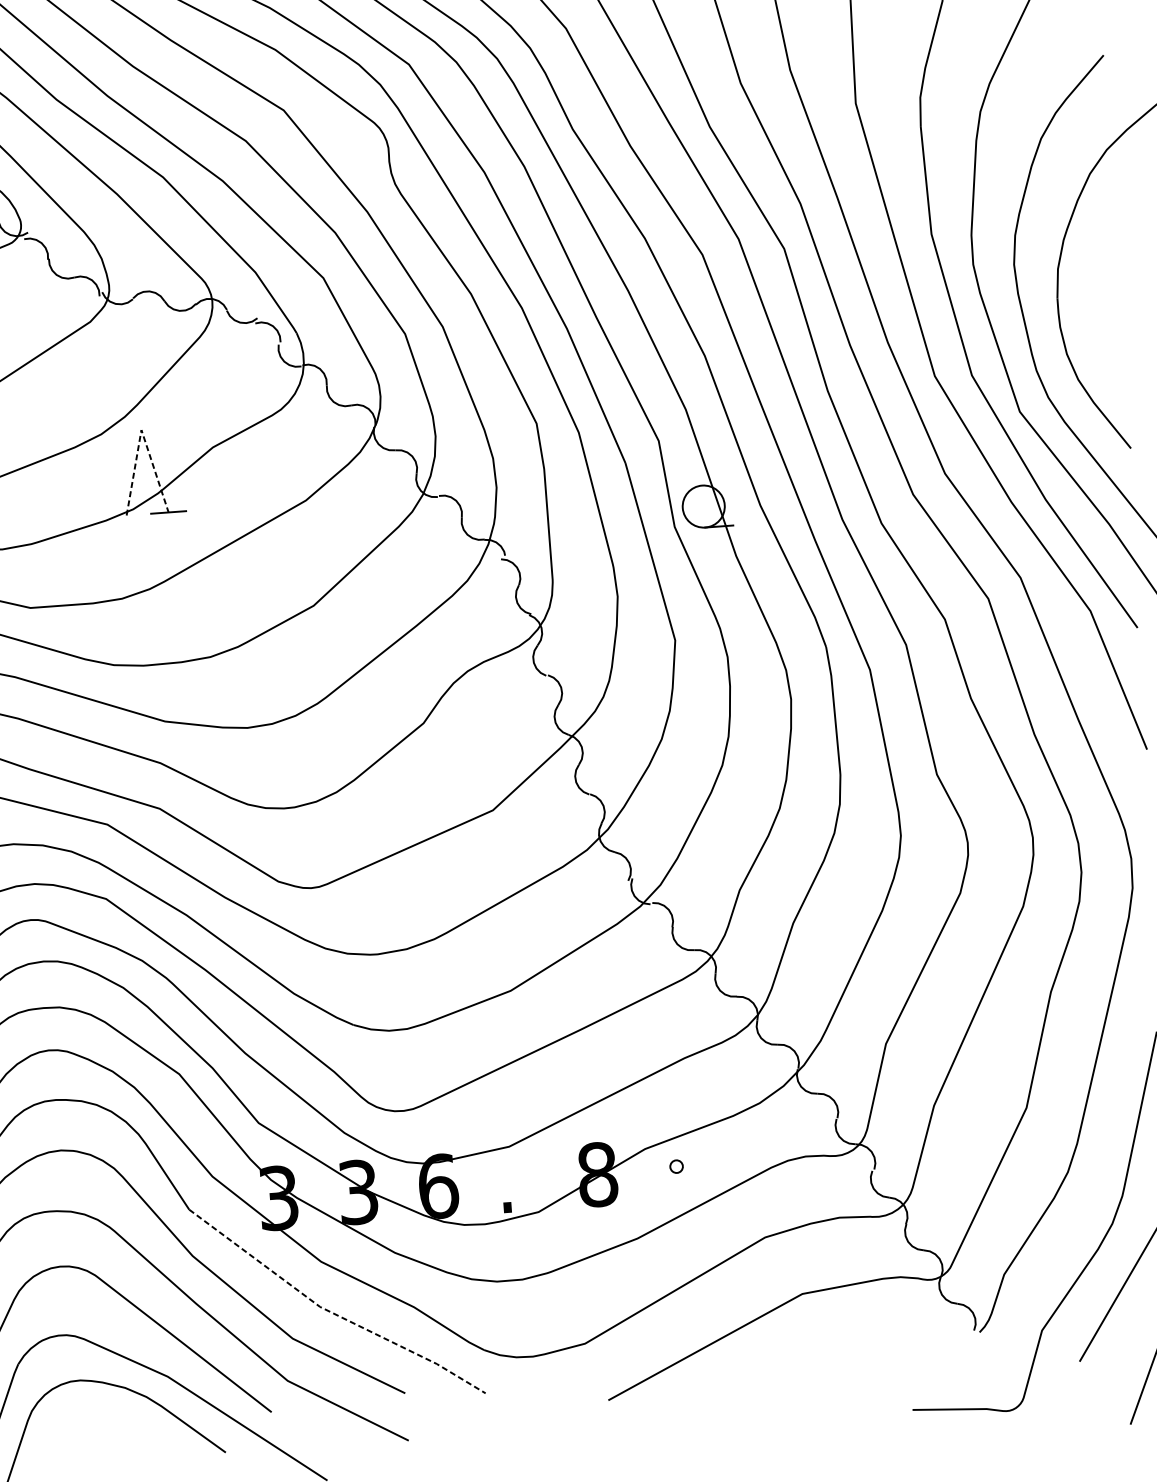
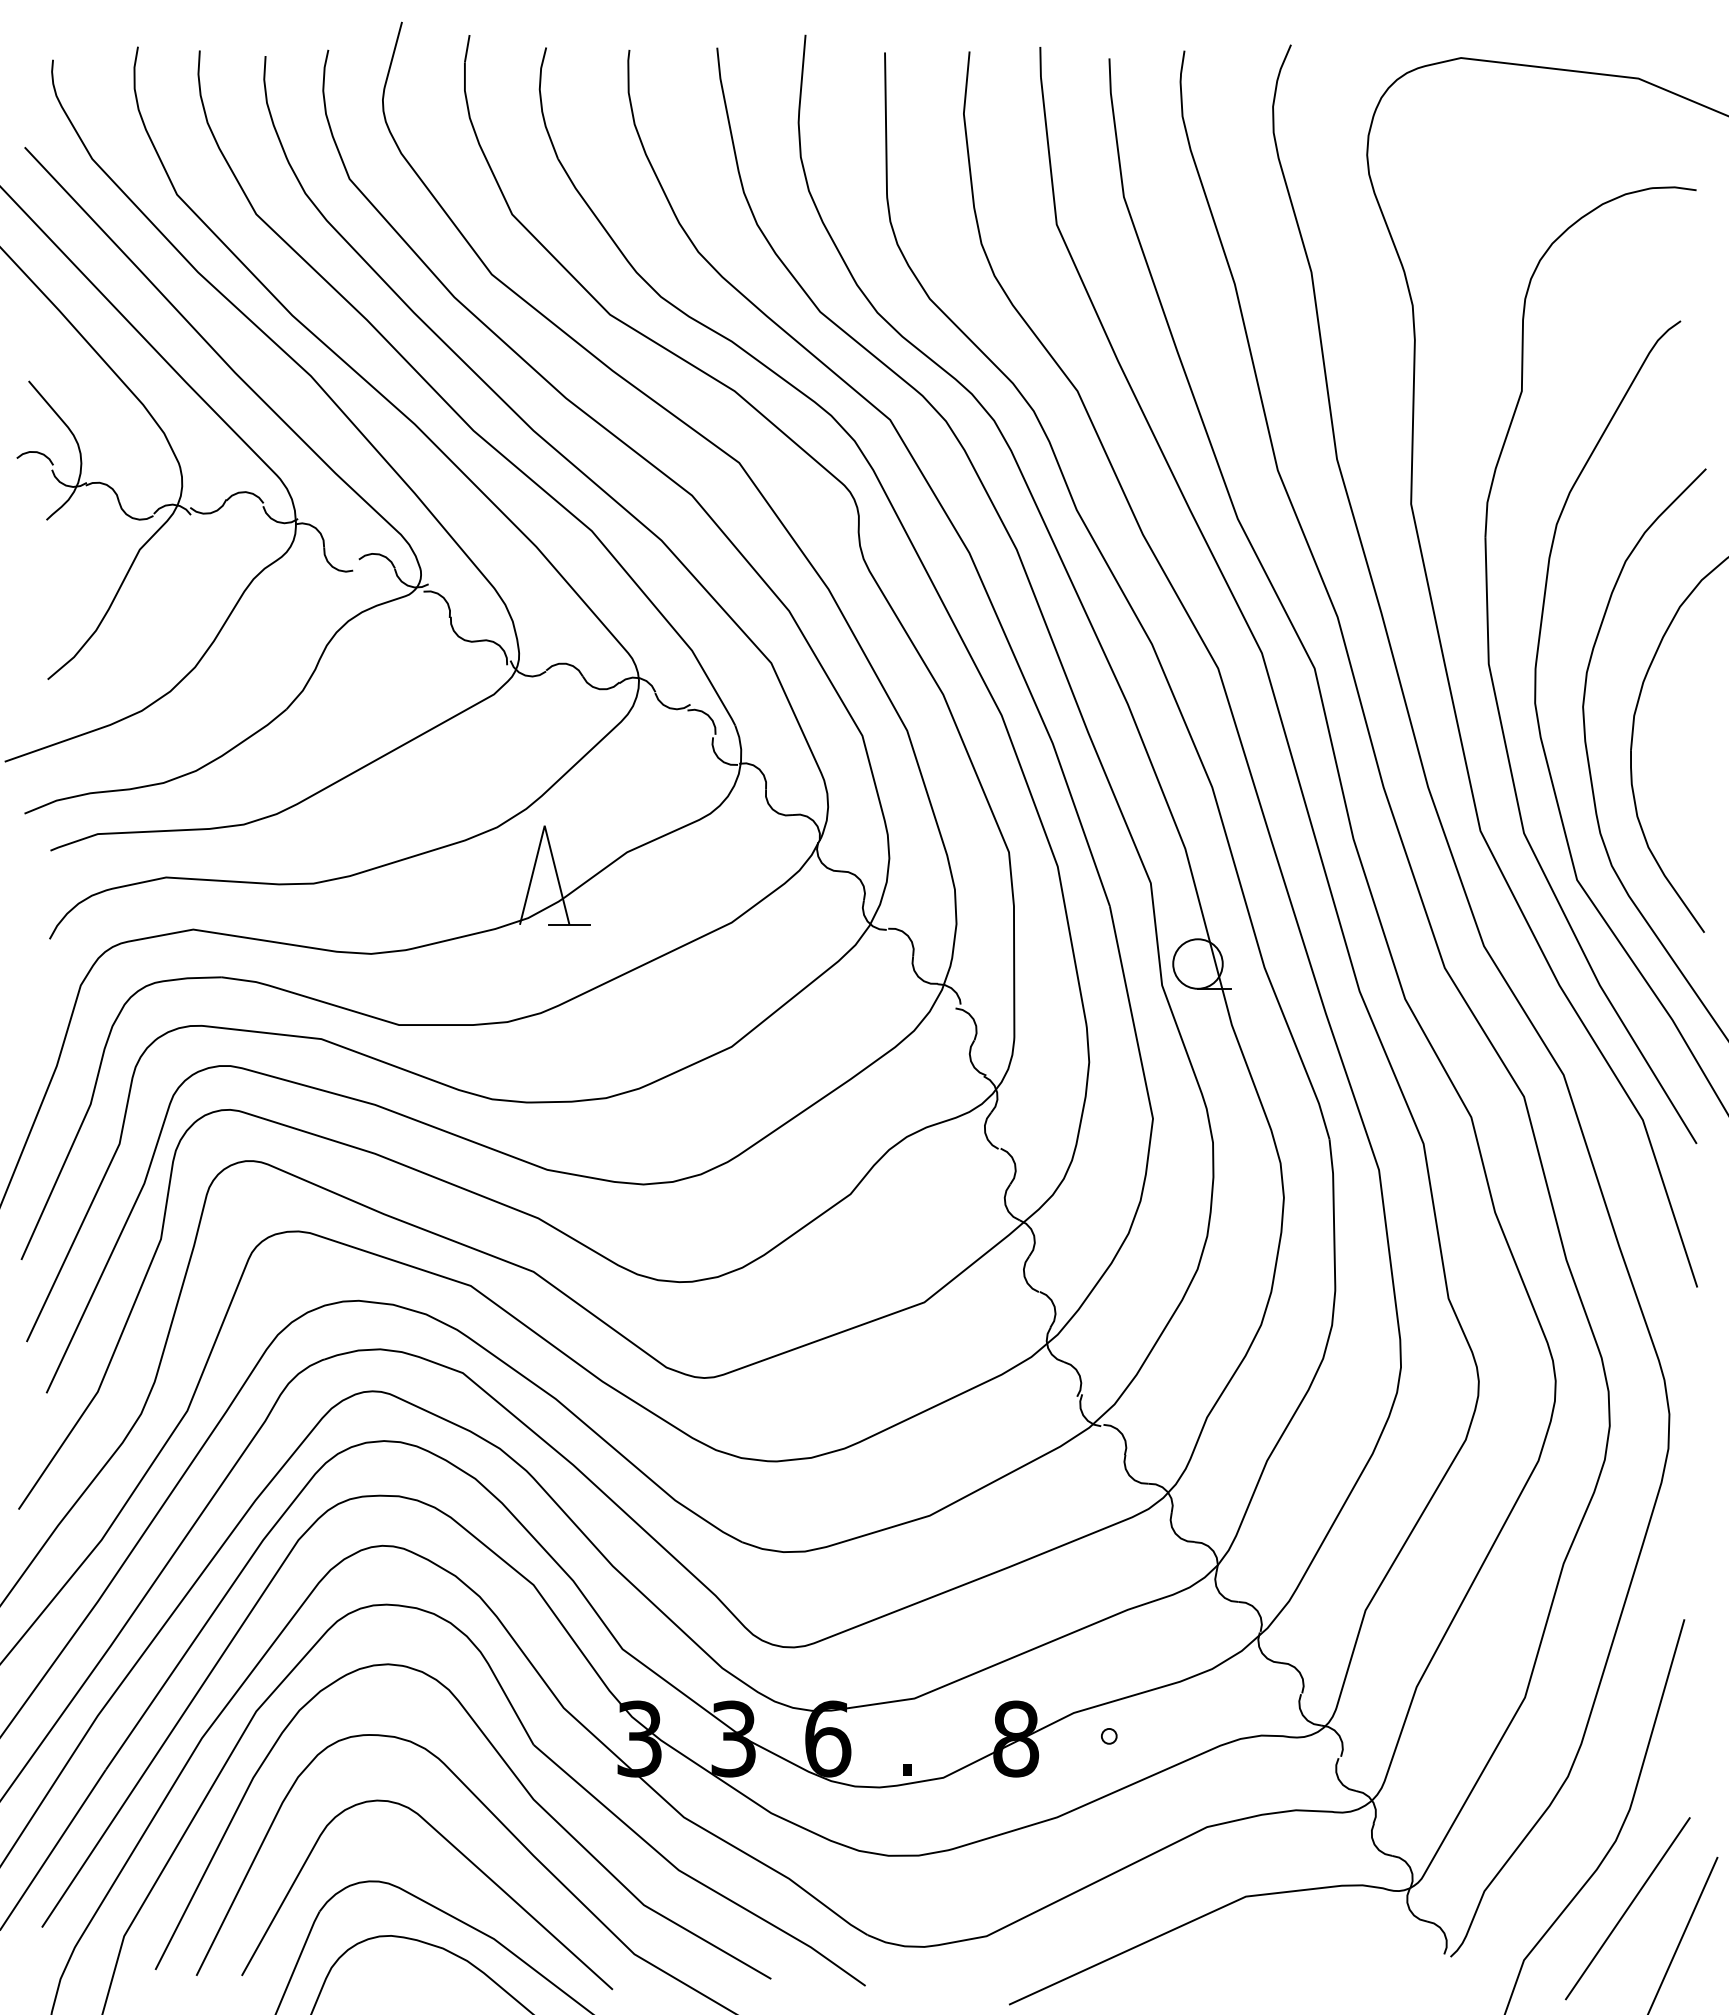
line: (141, 429) -> (544, 825), dashed -> solid
line: (330, 1312) -> (690, 1877), dashed -> solid

